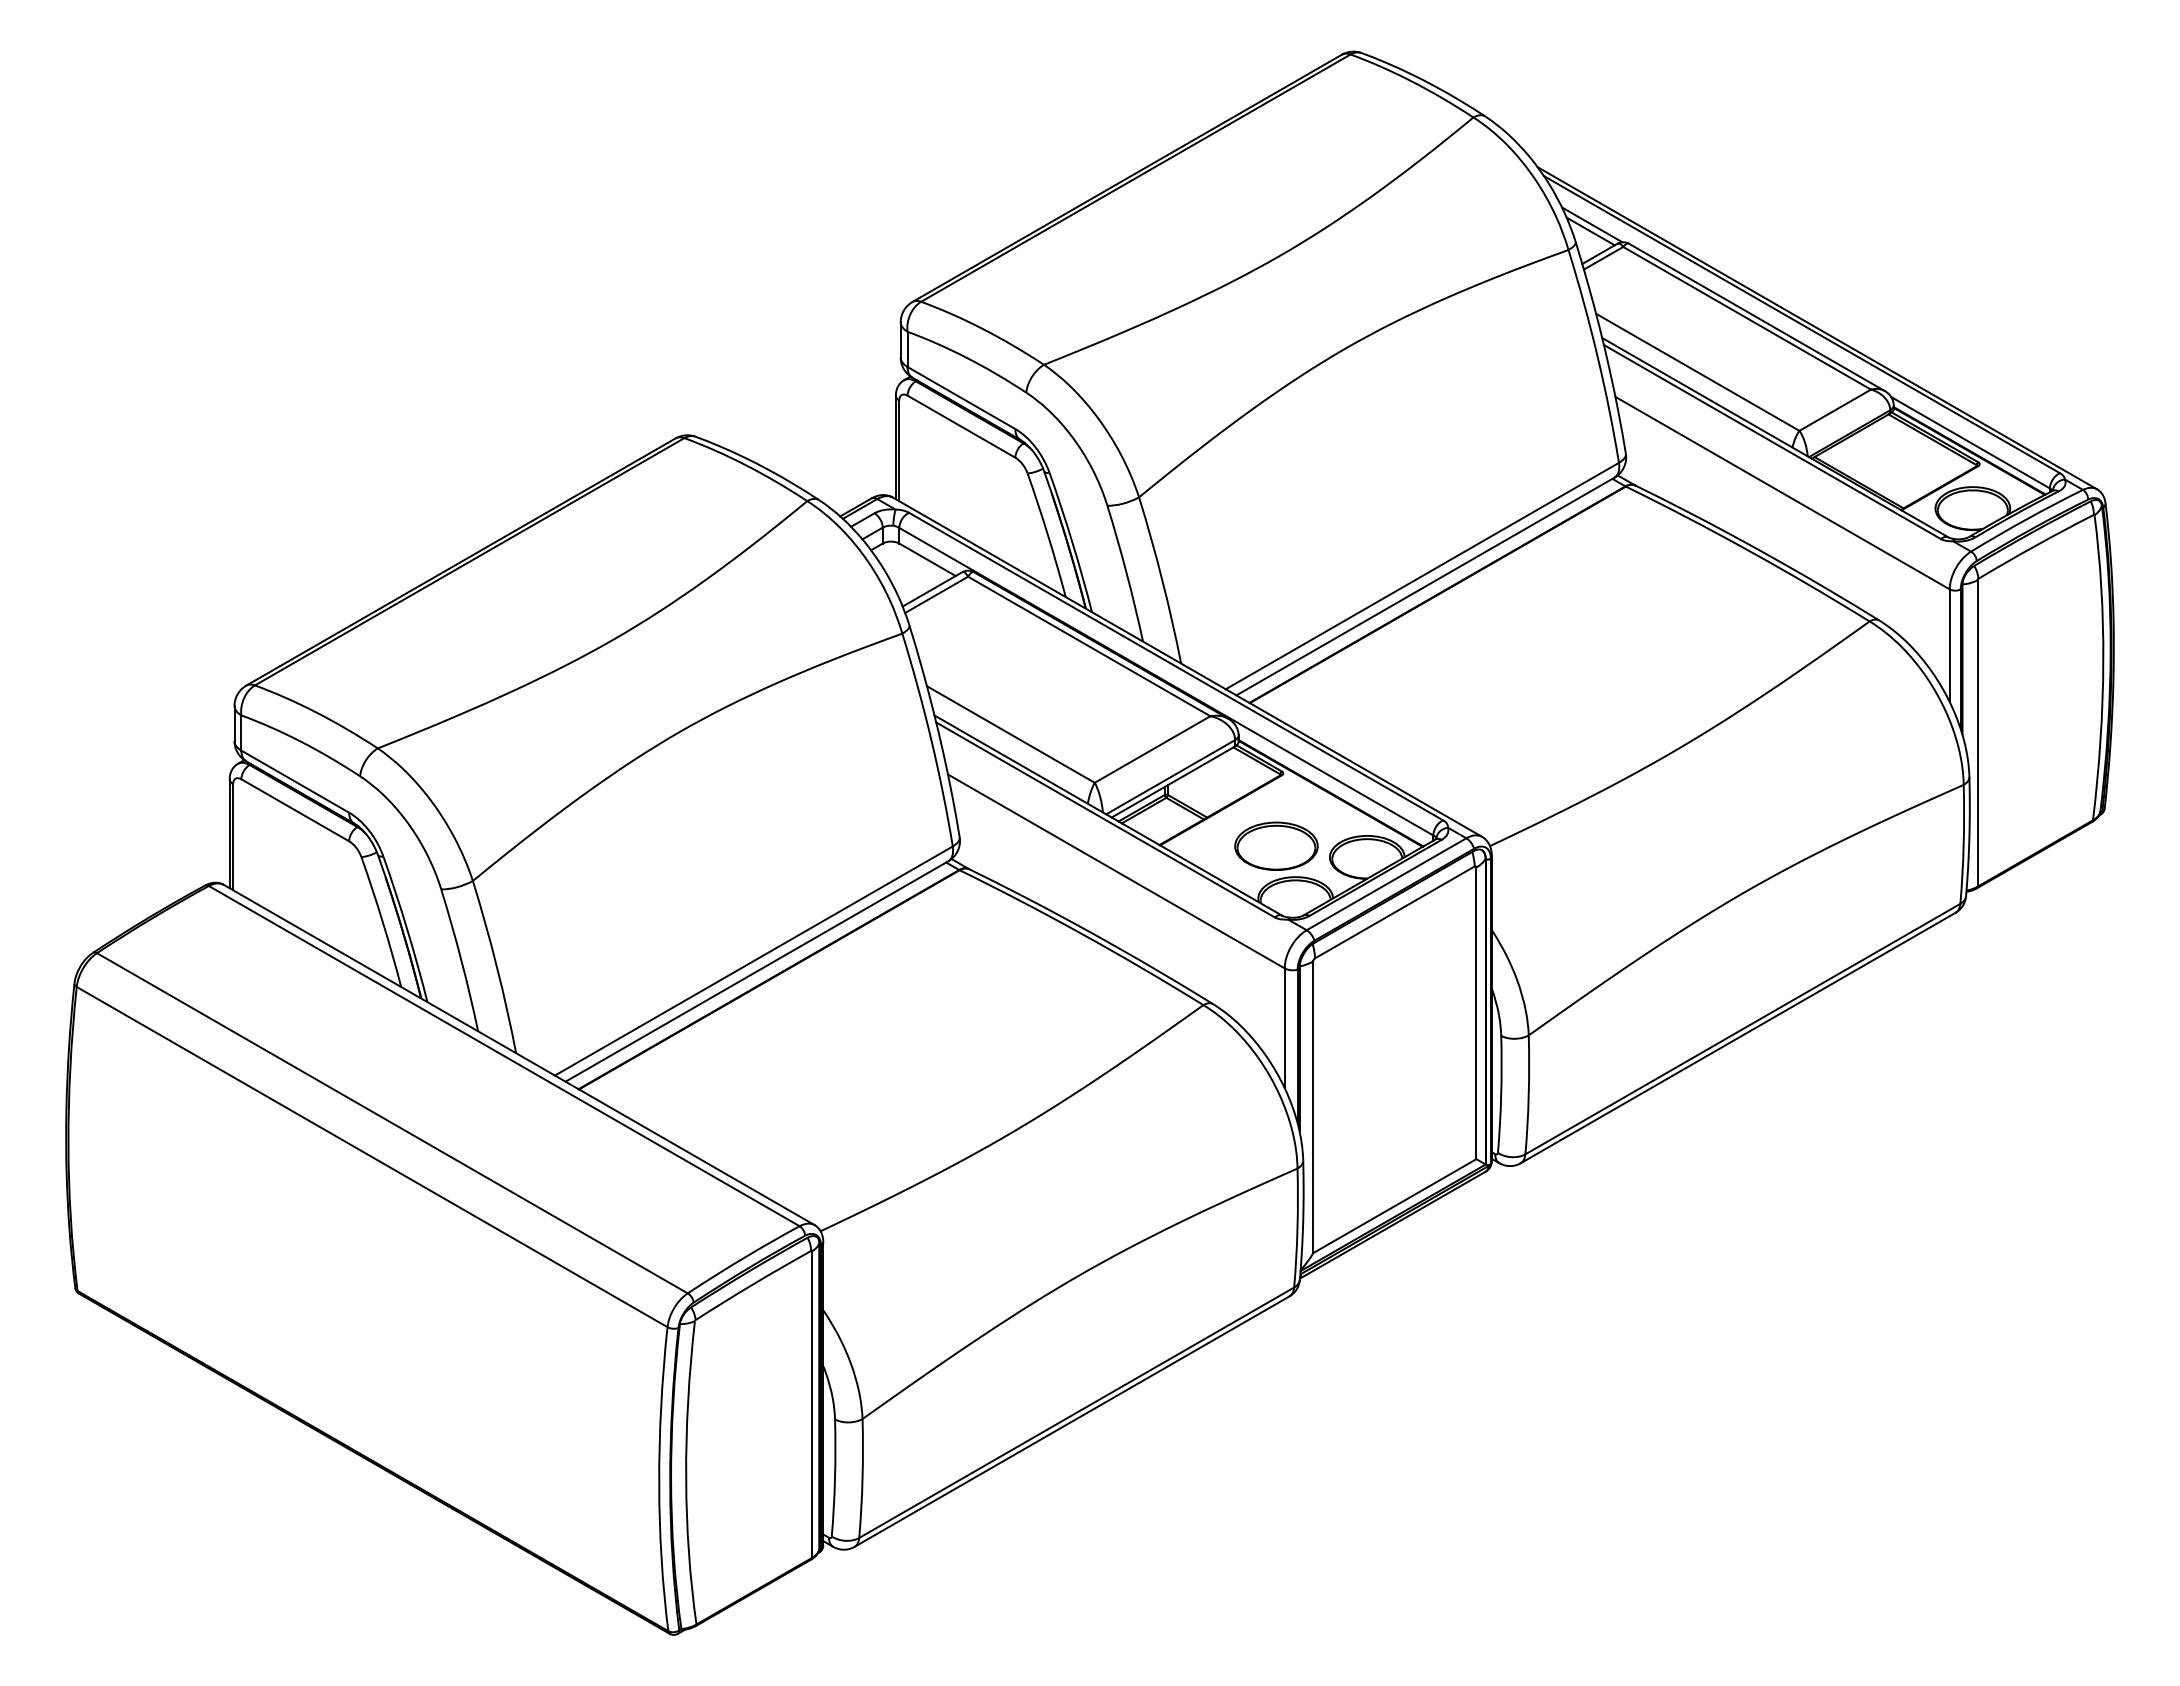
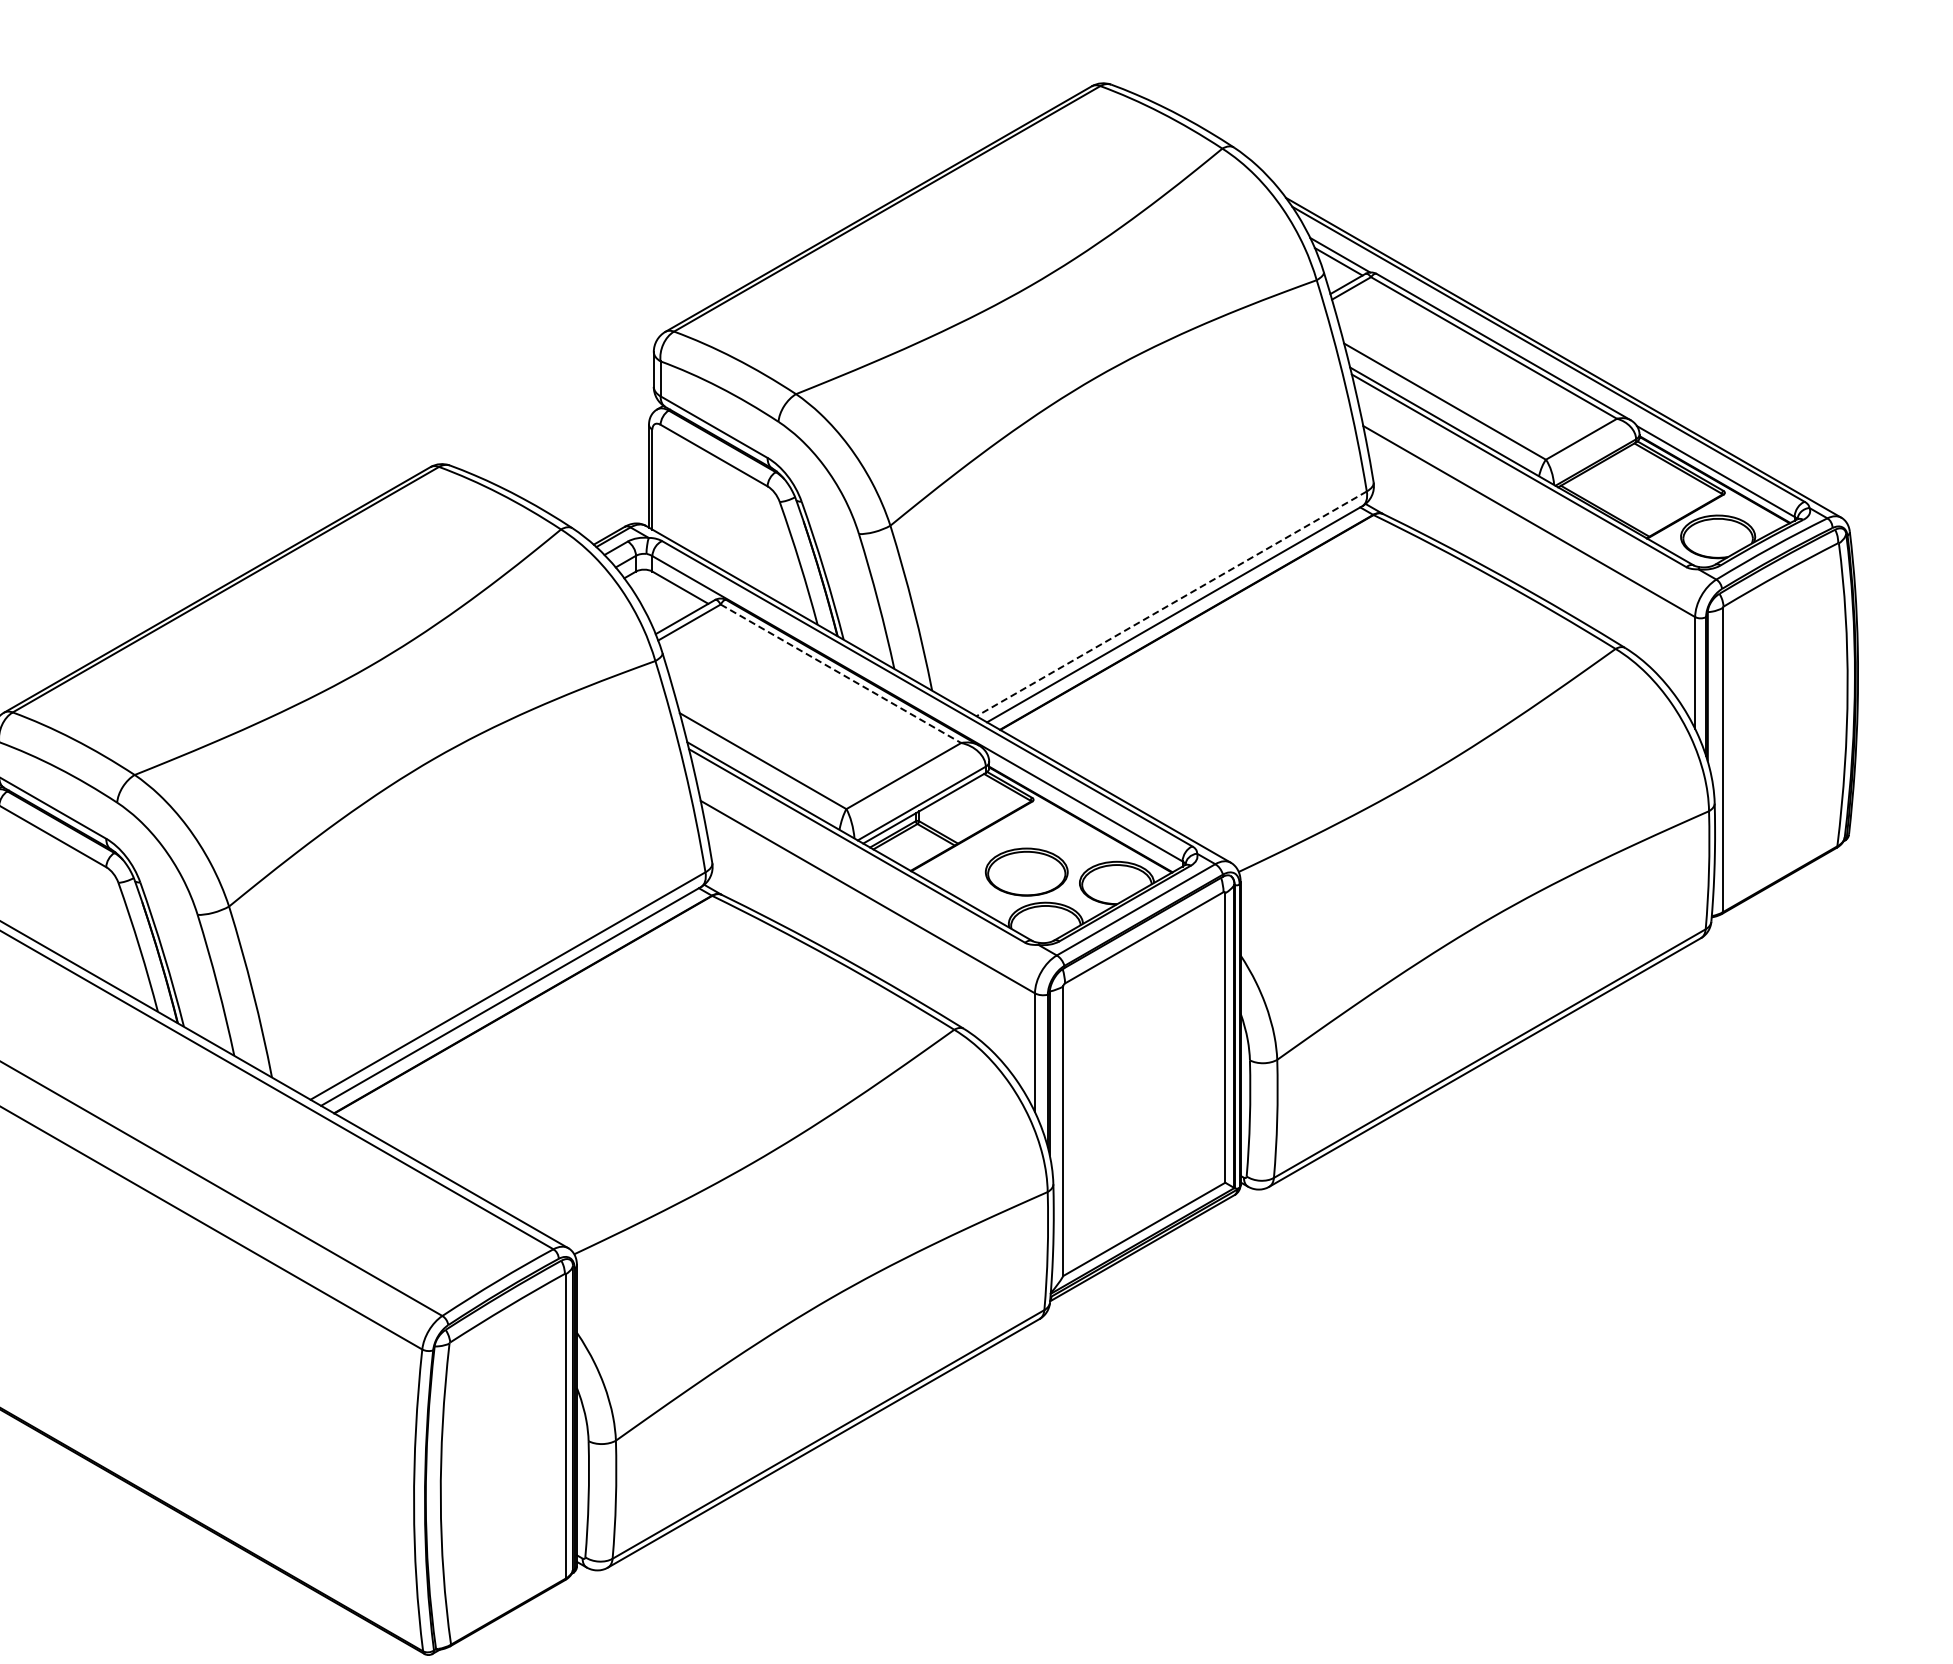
line: (1422, 576) -> (1171, 604), solid -> dashed
line: (1089, 646) -> (841, 673), solid -> dashed

